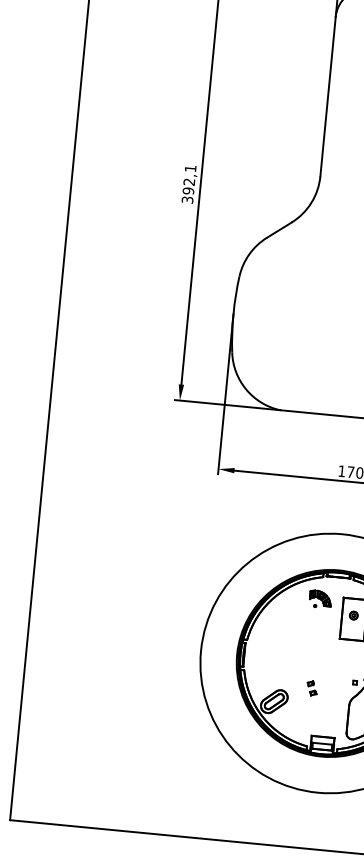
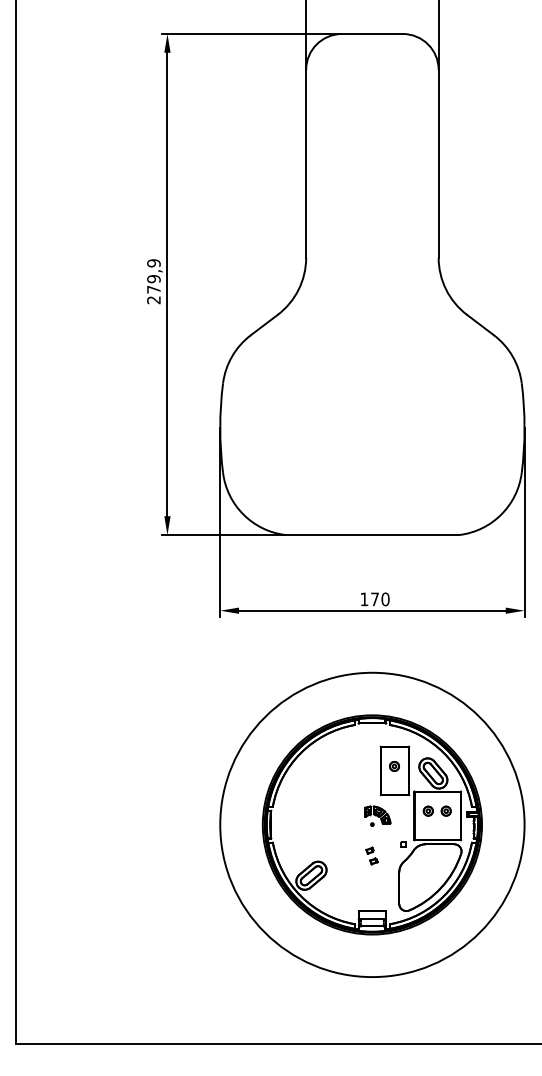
text: (188, 184) -> (153, 281), 392,1 -> 279,9
part: (320, 598) -> (377, 815), moved
part: (311, 687) -> (371, 855), moved

